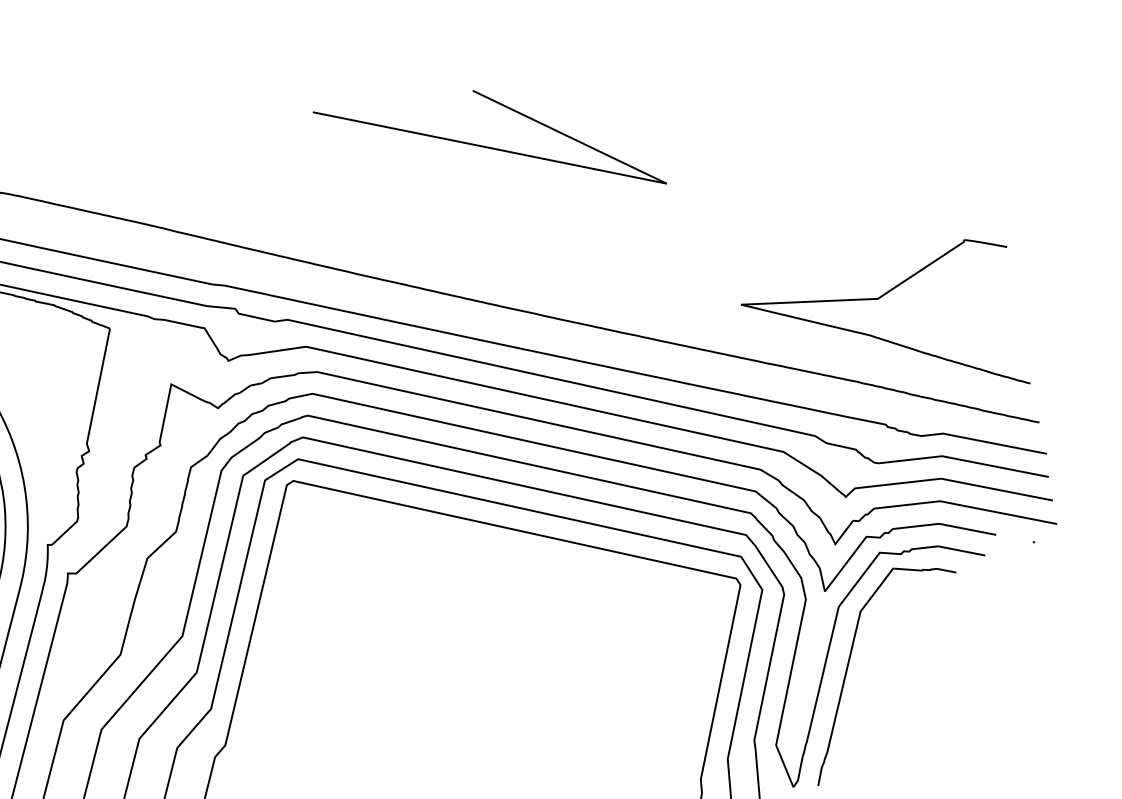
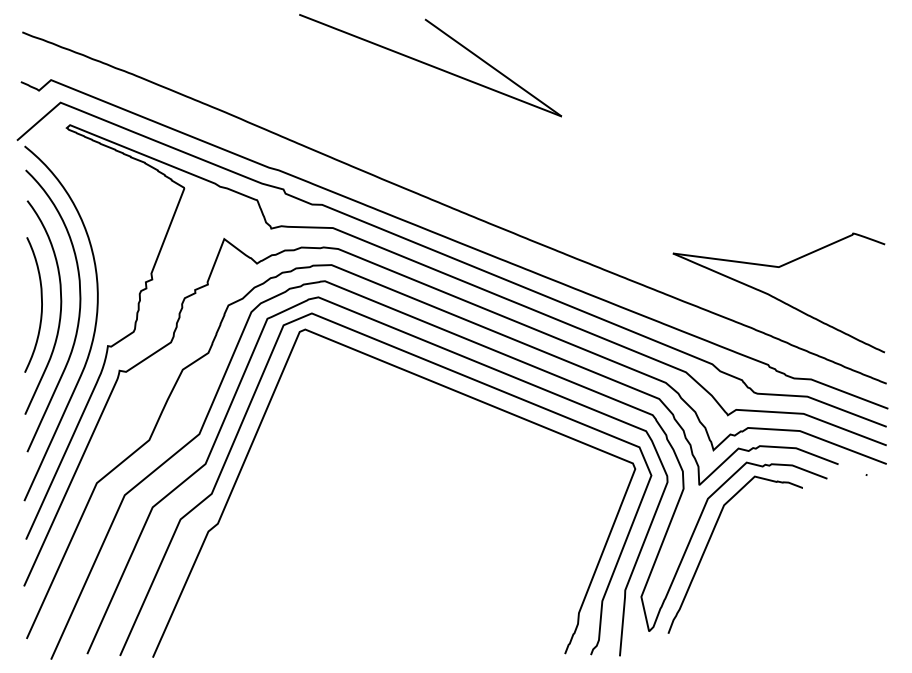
part: (489, 147) -> (430, 65), moved

